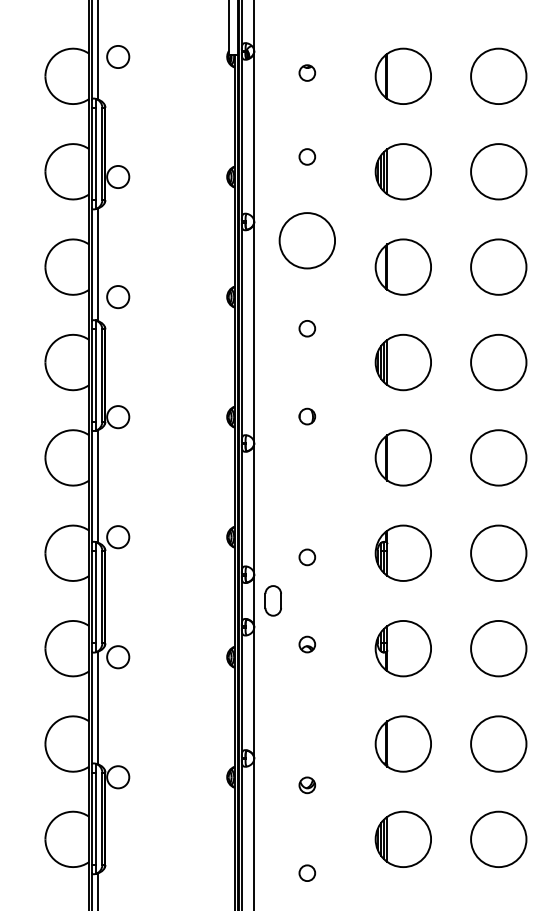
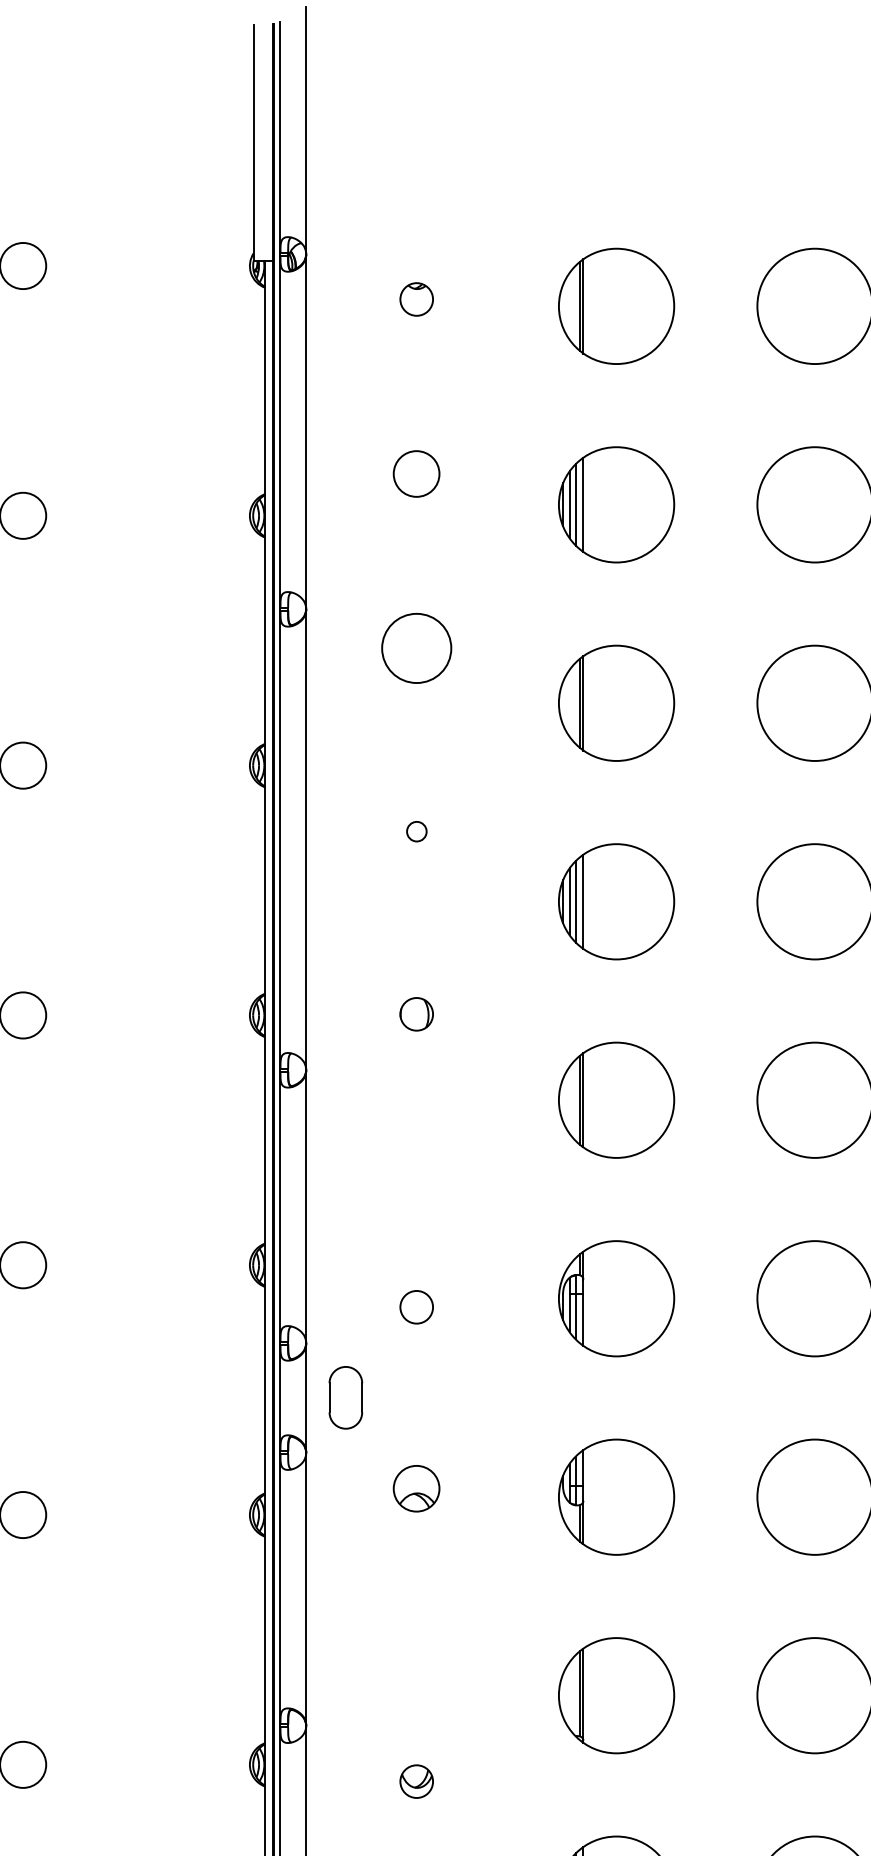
circle: (307, 156) -> (417, 473), size x1.4
circle: (307, 240) -> (417, 647), size x0.6
circle: (307, 328) -> (417, 830), size x0.6
part: (307, 644) -> (417, 1488), size x1.4

